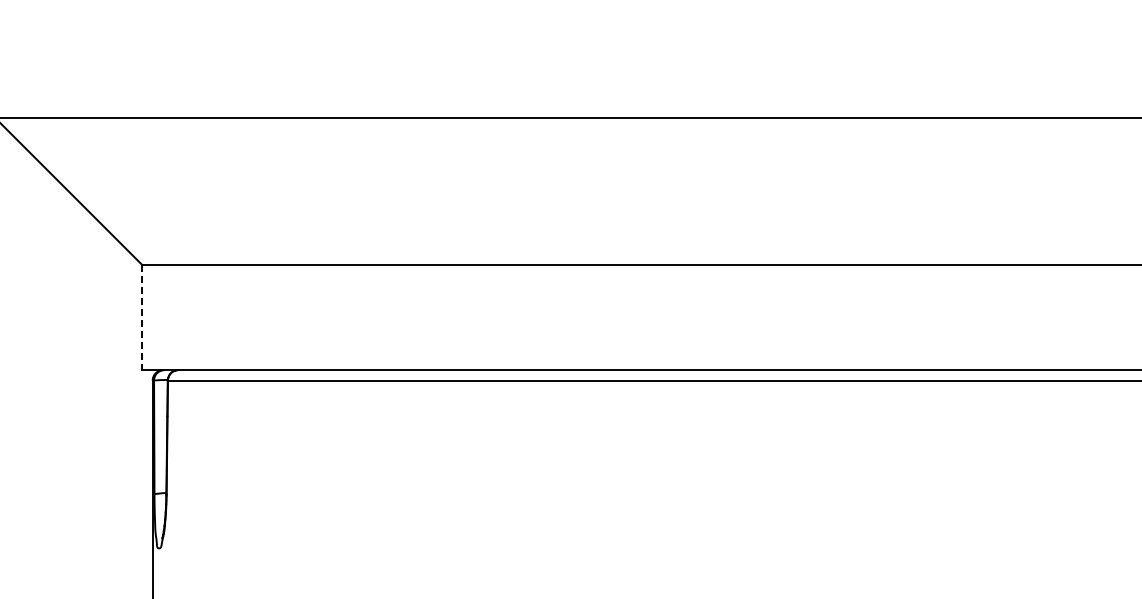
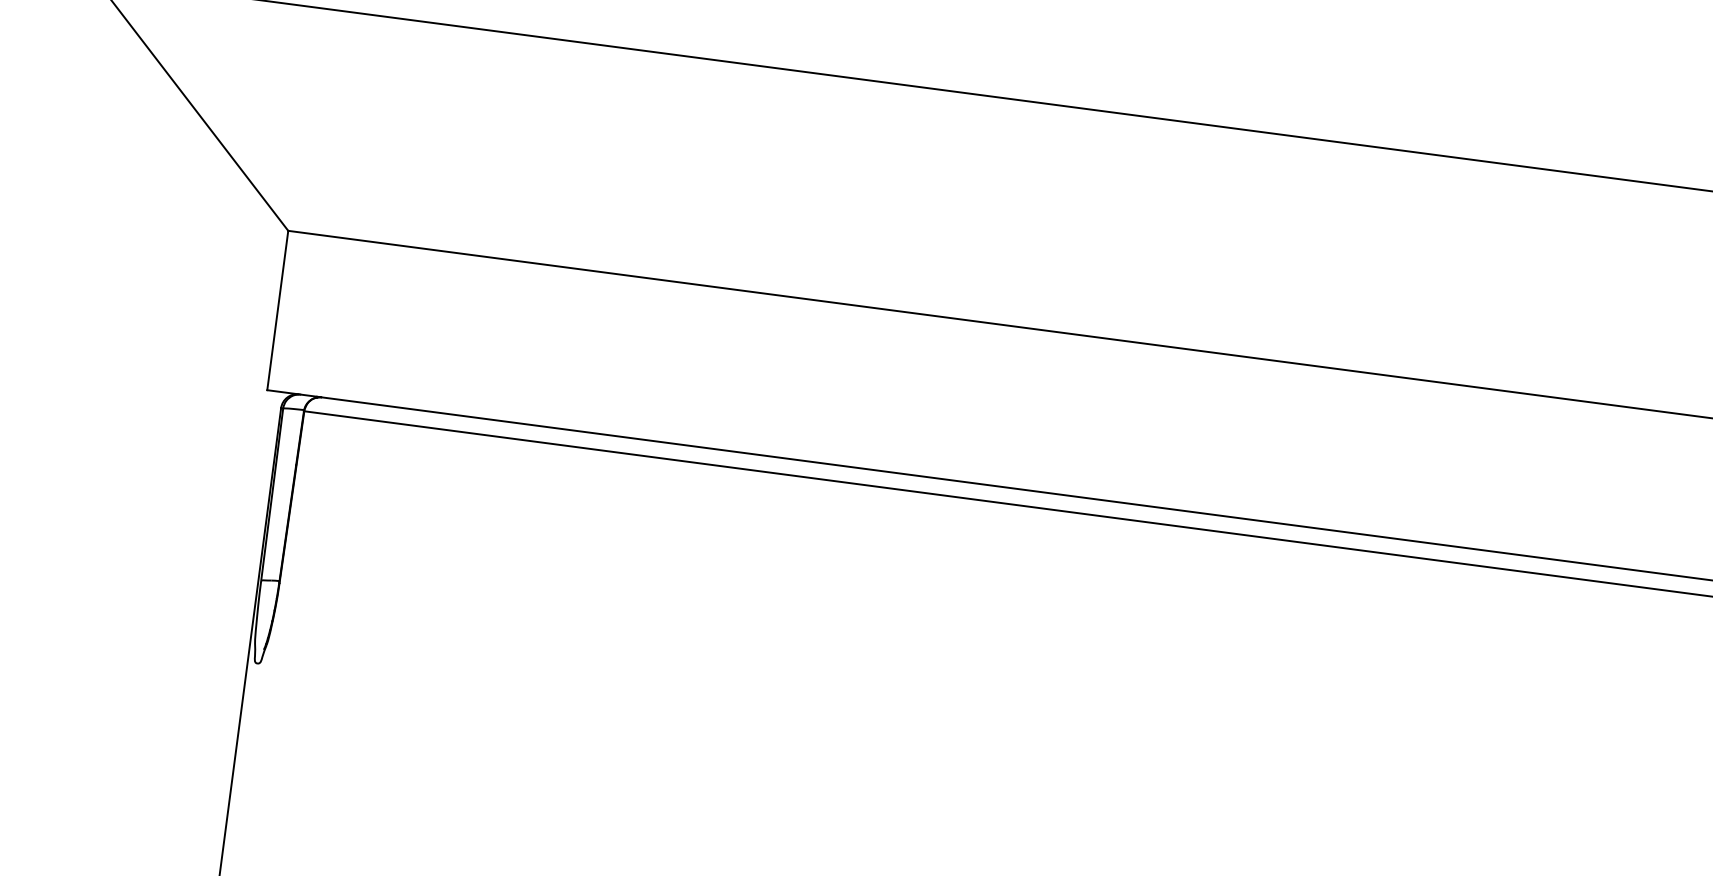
line: (142, 317) -> (278, 310), dashed -> solid

